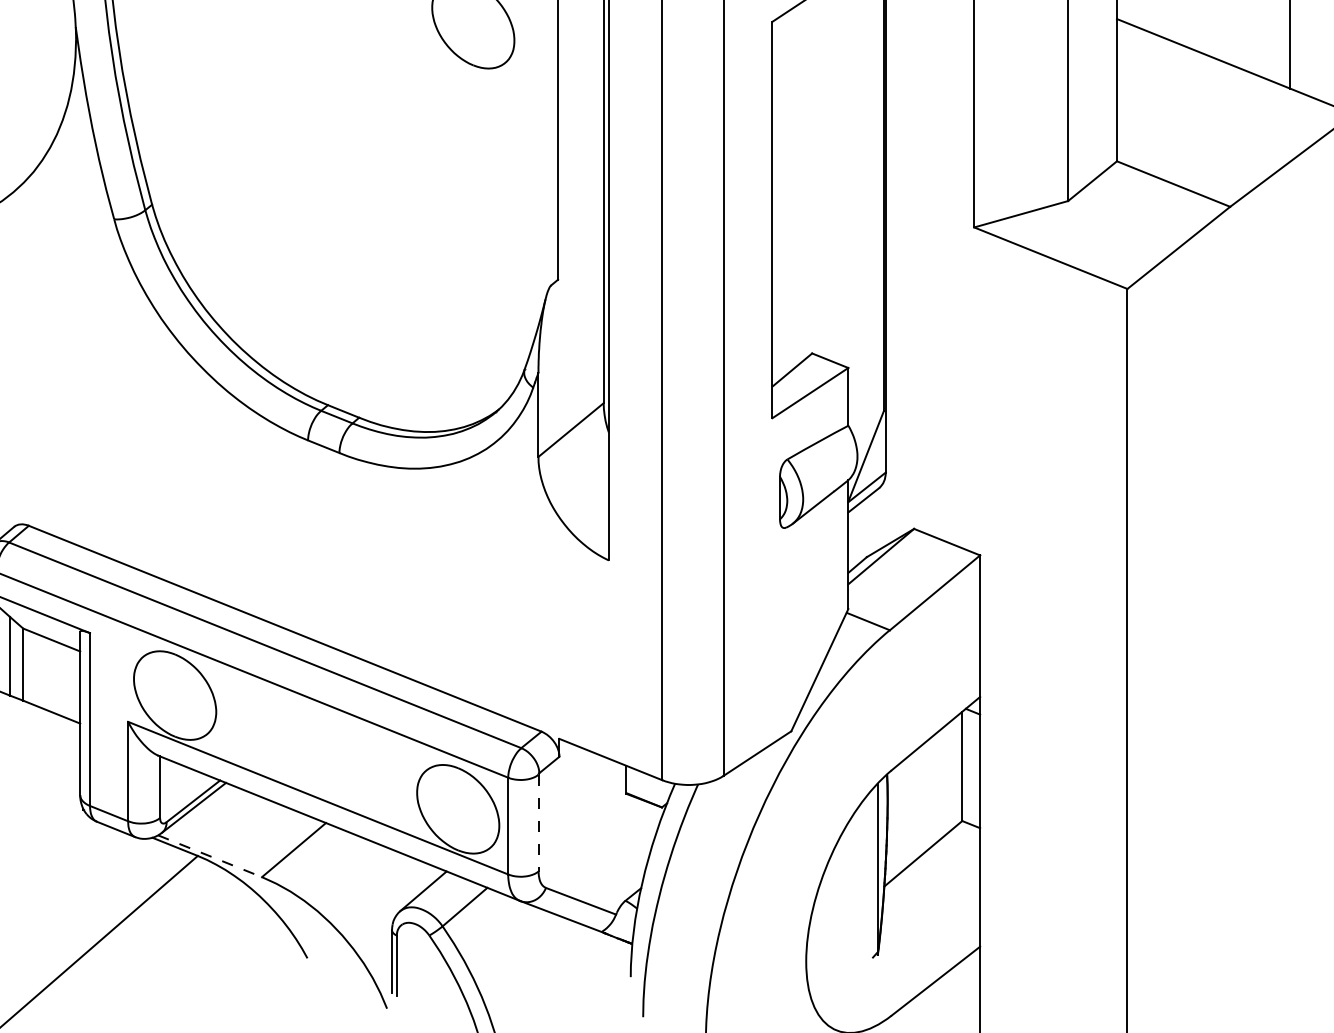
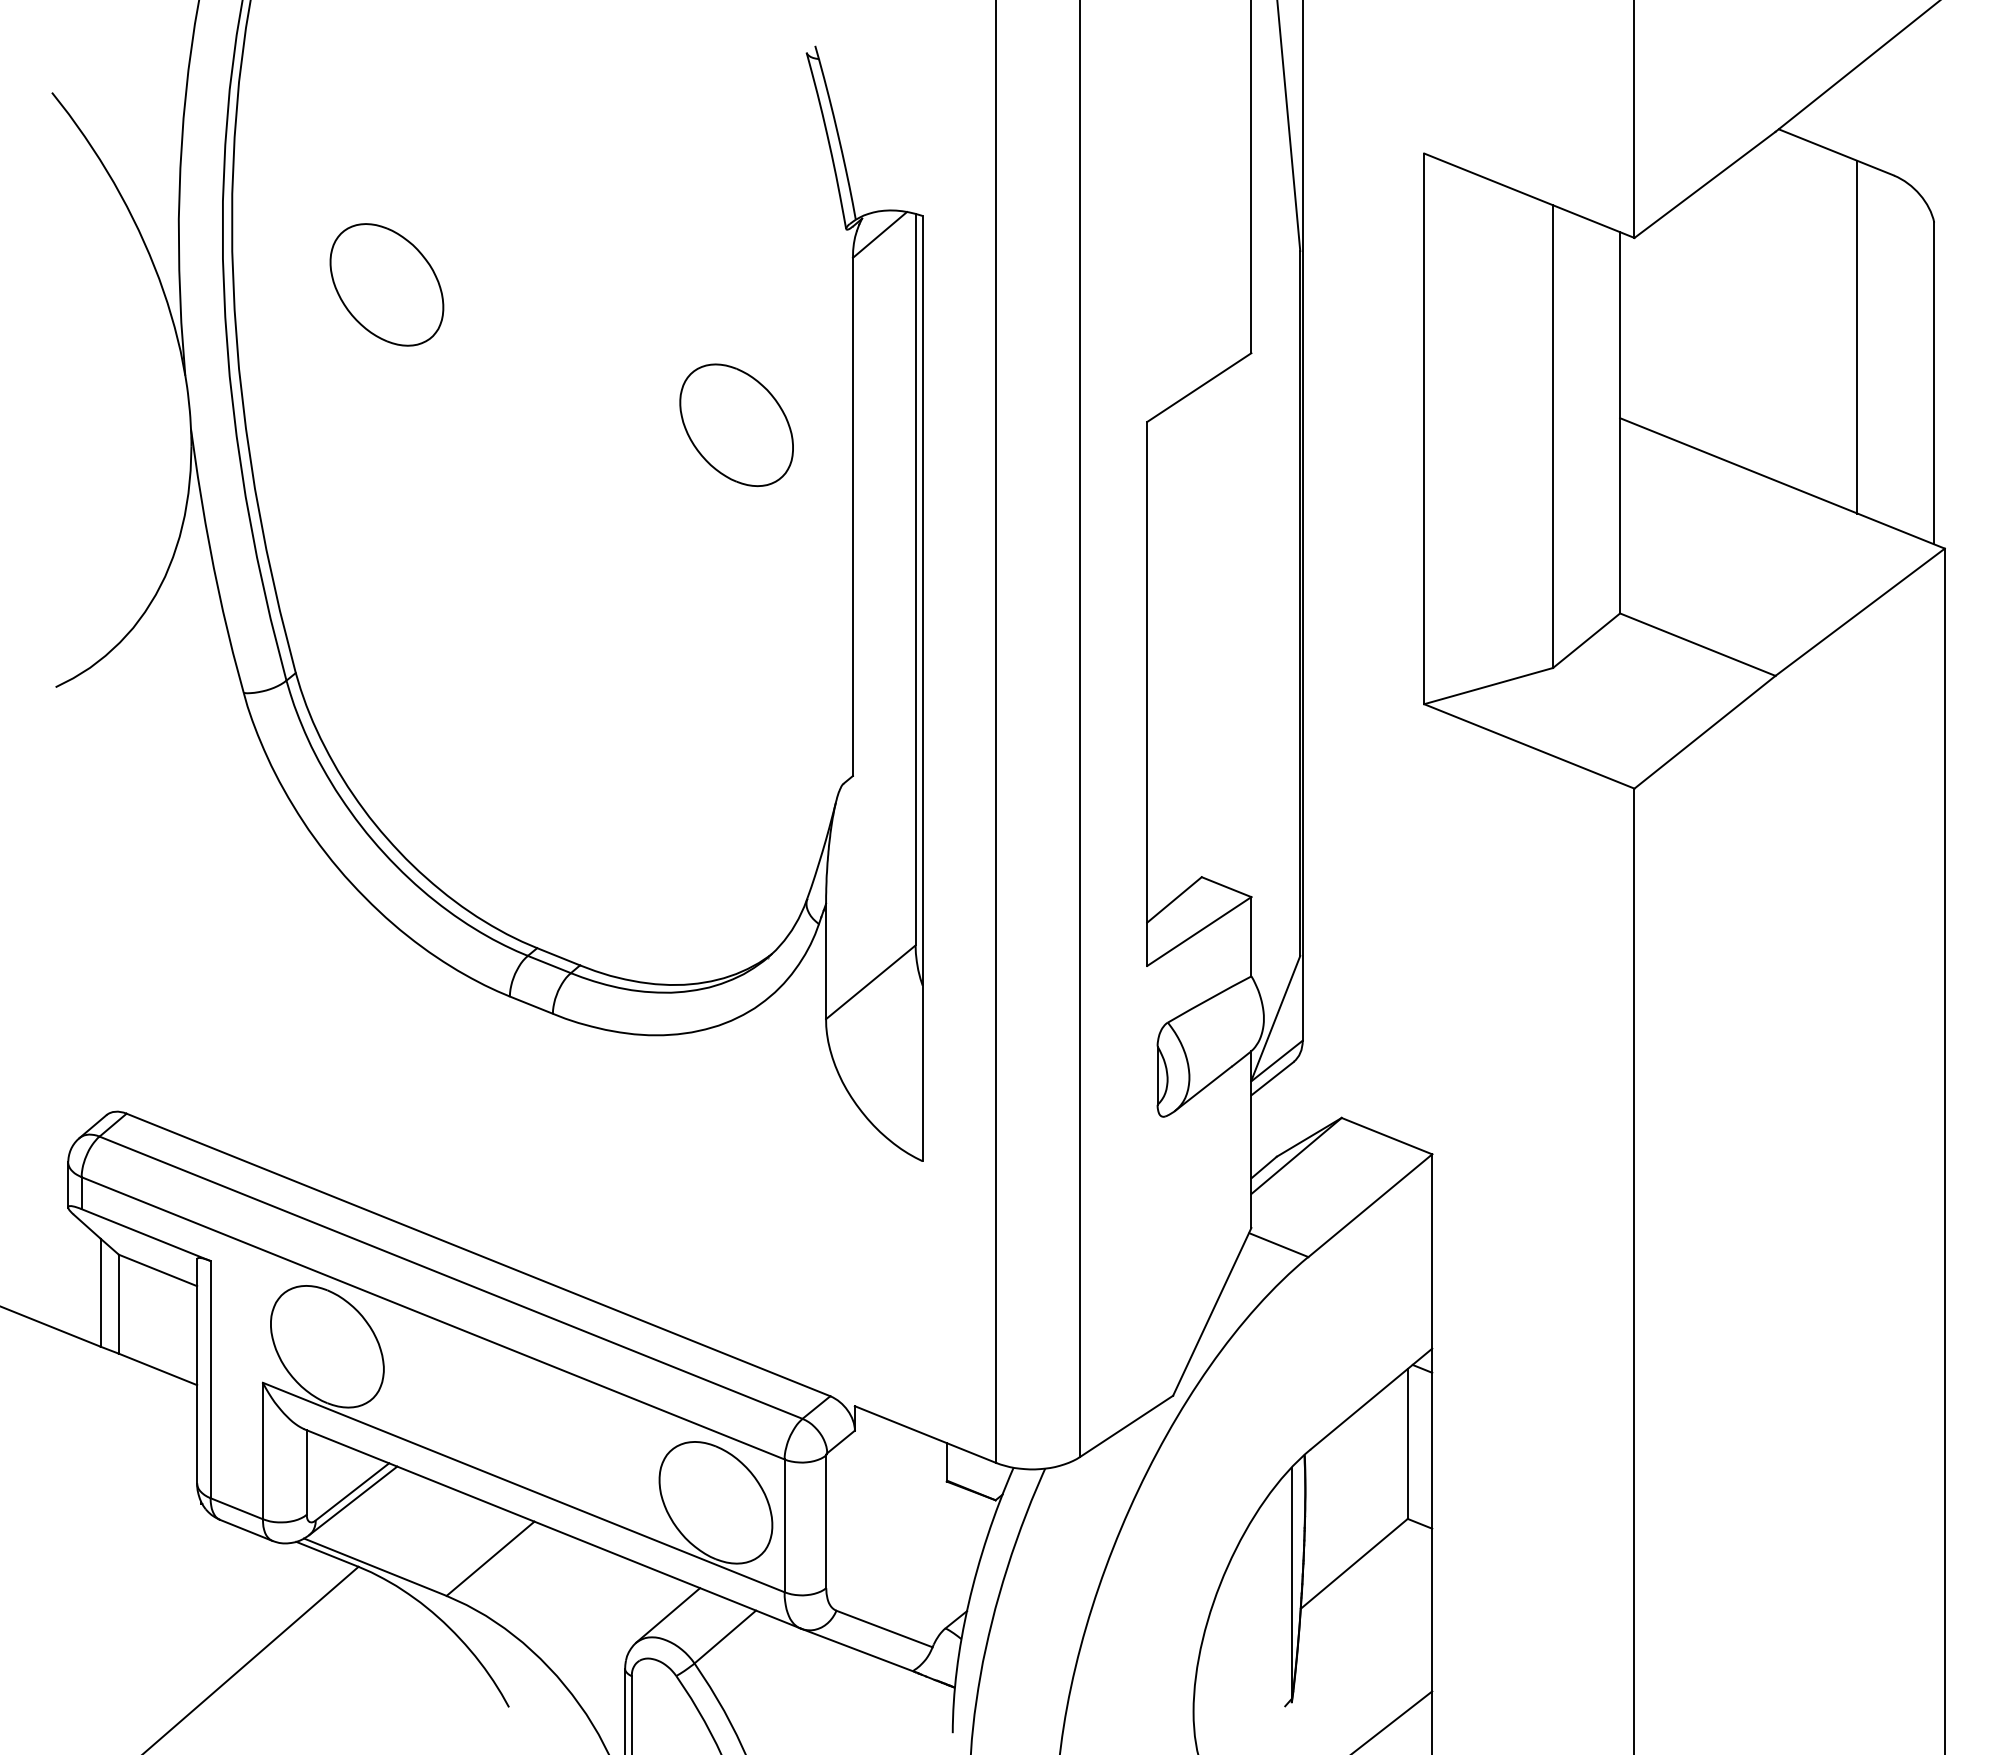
line: (538, 823) -> (826, 1522), dashed -> solid
line: (210, 856) -> (375, 1567), dashed -> solid

